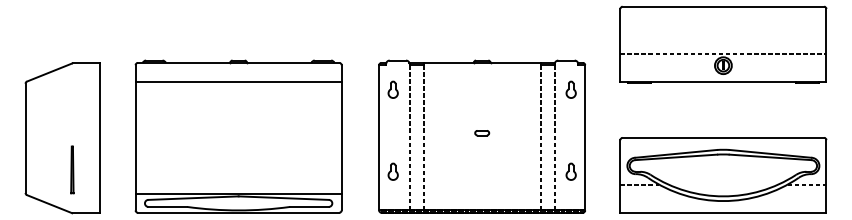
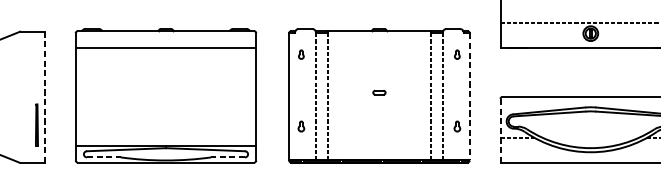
part: (392, 89) -> (300, 54), size x0.6
part: (570, 89) -> (456, 54), size x0.6
line: (585, 137) -> (469, 96), solid -> dashed
line: (100, 138) -> (44, 97), solid -> dashed
line: (72, 169) -> (37, 124), moved
part: (392, 171) -> (300, 126), size x0.7
part: (570, 171) -> (456, 126), size x0.7
line: (620, 176) -> (500, 130), solid -> dashed
line: (168, 206) -> (104, 157), solid -> dashed
line: (309, 206) -> (228, 157), solid -> dashed

